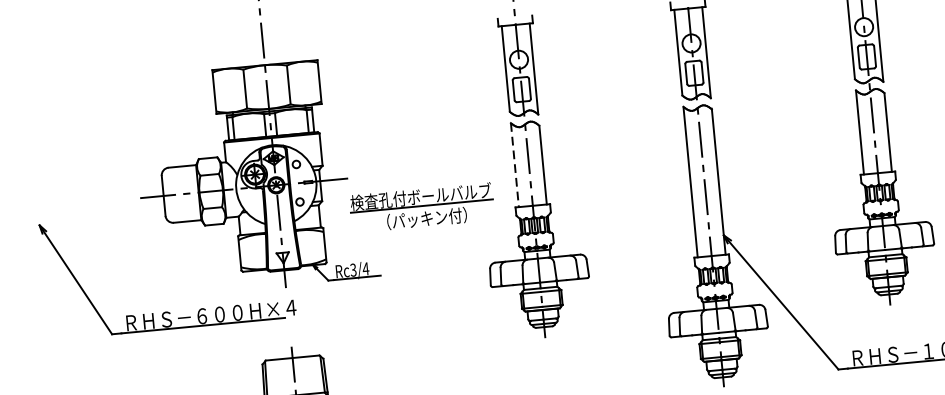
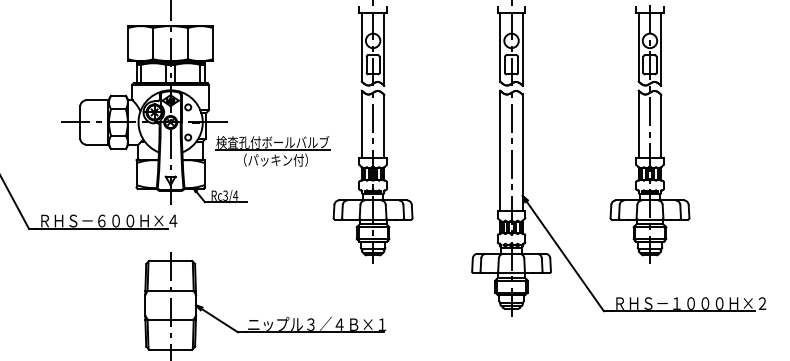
line: (514, 165) -> (361, 124), dashed -> solid
part: (421, 208) -> (272, 151), moved

